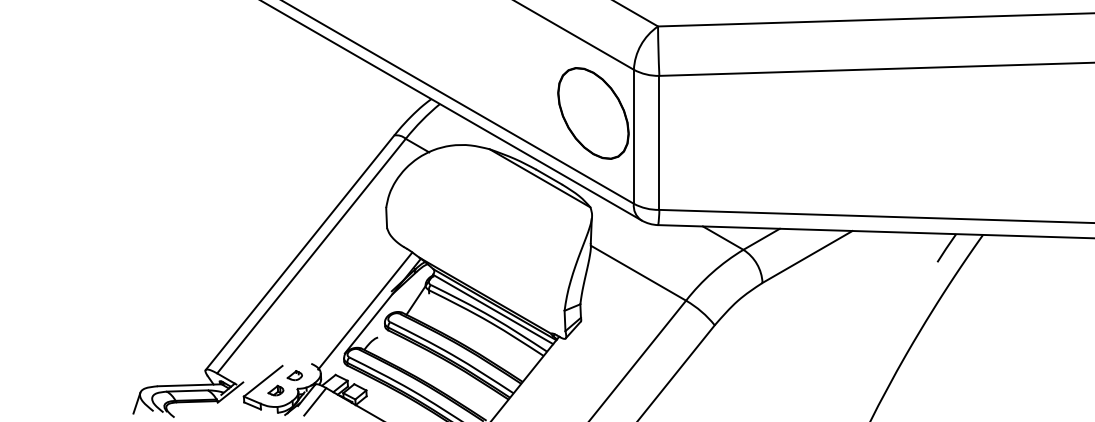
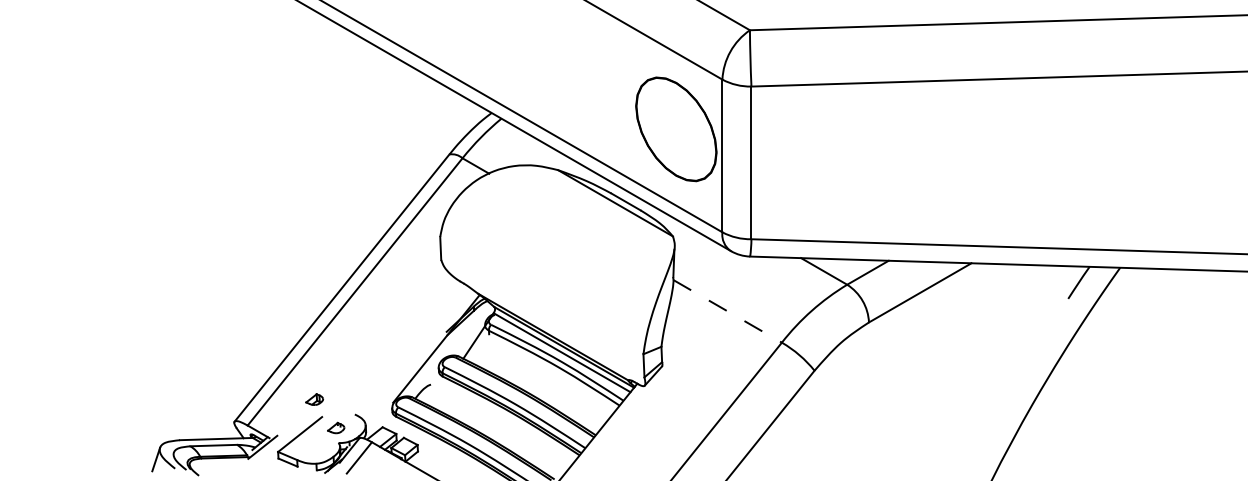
line: (638, 273) -> (727, 311), solid -> dashed
line: (365, 310) -> (416, 353), removed
part: (275, 390) -> (314, 399), moved

